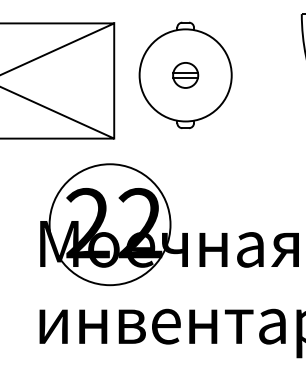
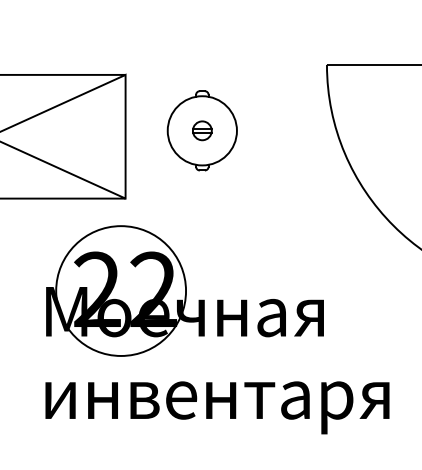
part: (185, 75) -> (202, 130), size x0.7

